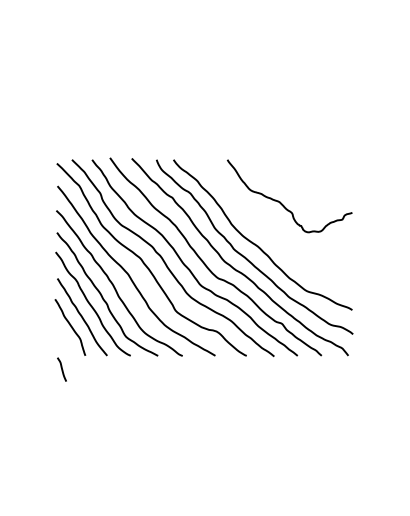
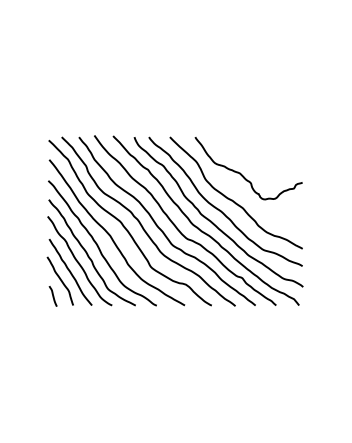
curve: (270, 232) -> (232, 199), added
line: (61, 369) -> (52, 296), moved

